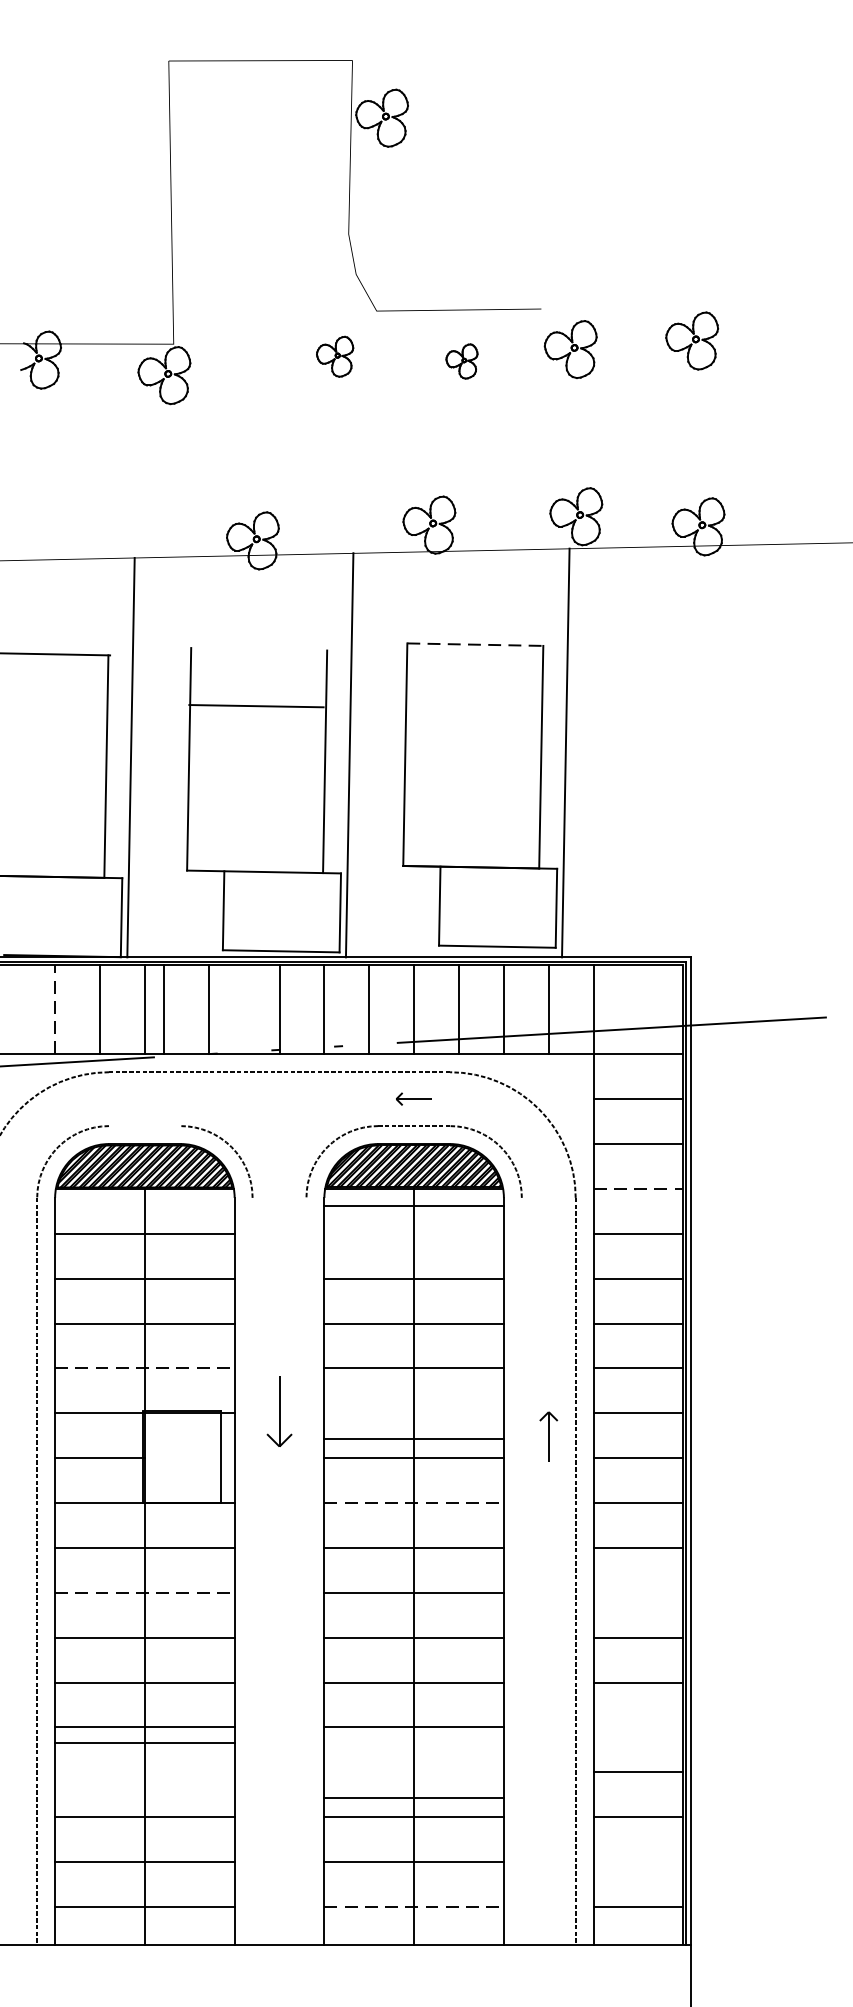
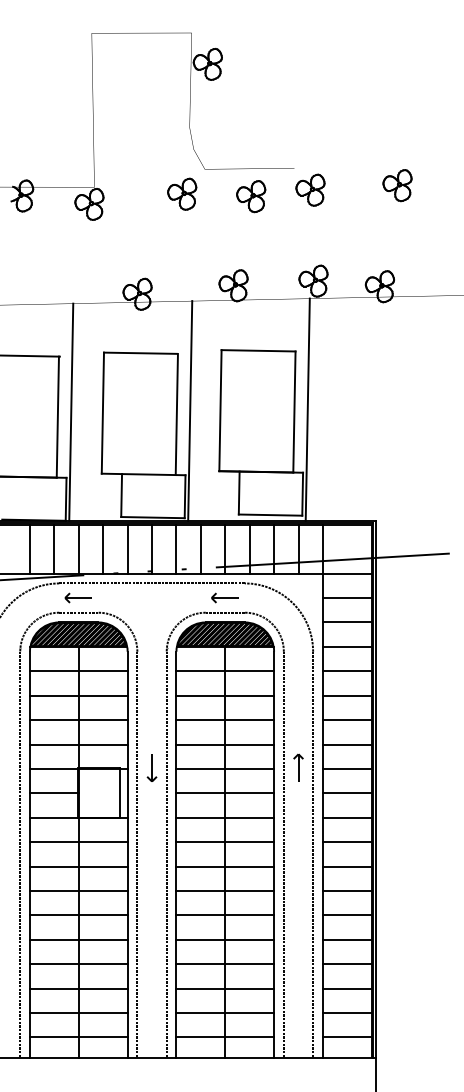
part: (692, 340) -> (397, 185), moved
part: (335, 355) -> (182, 193), size x1.43
part: (462, 361) -> (251, 196), size x1.67
line: (475, 644) -> (258, 350), dashed -> solid
line: (256, 704) -> (140, 352), moved
line: (54, 1008) -> (29, 548), dashed -> solid
line: (164, 1008) -> (103, 548), moved
line: (208, 1008) -> (127, 548), moved
part: (142, 1098) -> (77, 597), added
part: (412, 1098) -> (224, 597), size x1.43
line: (144, 1125) -> (78, 612), added
line: (638, 1188) -> (347, 646), dashed -> solid
line: (414, 1206) -> (225, 671), moved
line: (144, 1368) -> (78, 744), dashed -> solid
part: (278, 1410) -> (151, 767), size x0.71
part: (548, 1436) -> (298, 767), moved
line: (414, 1438) -> (225, 768), moved
line: (414, 1502) -> (225, 817), dashed -> solid
line: (252, 1570) -> (137, 854), added
line: (306, 1570) -> (166, 854), added
line: (521, 1570) -> (283, 854), added
line: (144, 1592) -> (78, 866), dashed -> solid
line: (636, 1592) -> (346, 866), added
line: (636, 1726) -> (346, 939), added
line: (144, 1743) -> (78, 964), moved
line: (414, 1798) -> (225, 964), moved
line: (636, 1862) -> (346, 1013), added
line: (414, 1907) -> (225, 1037), dashed -> solid

